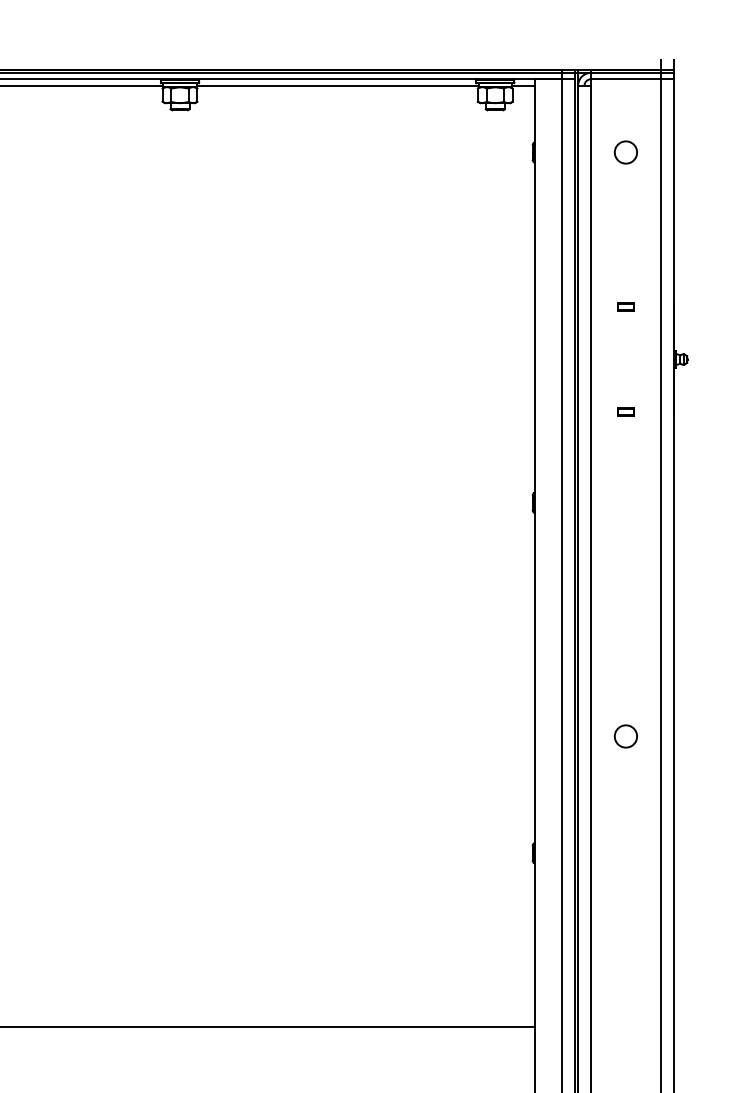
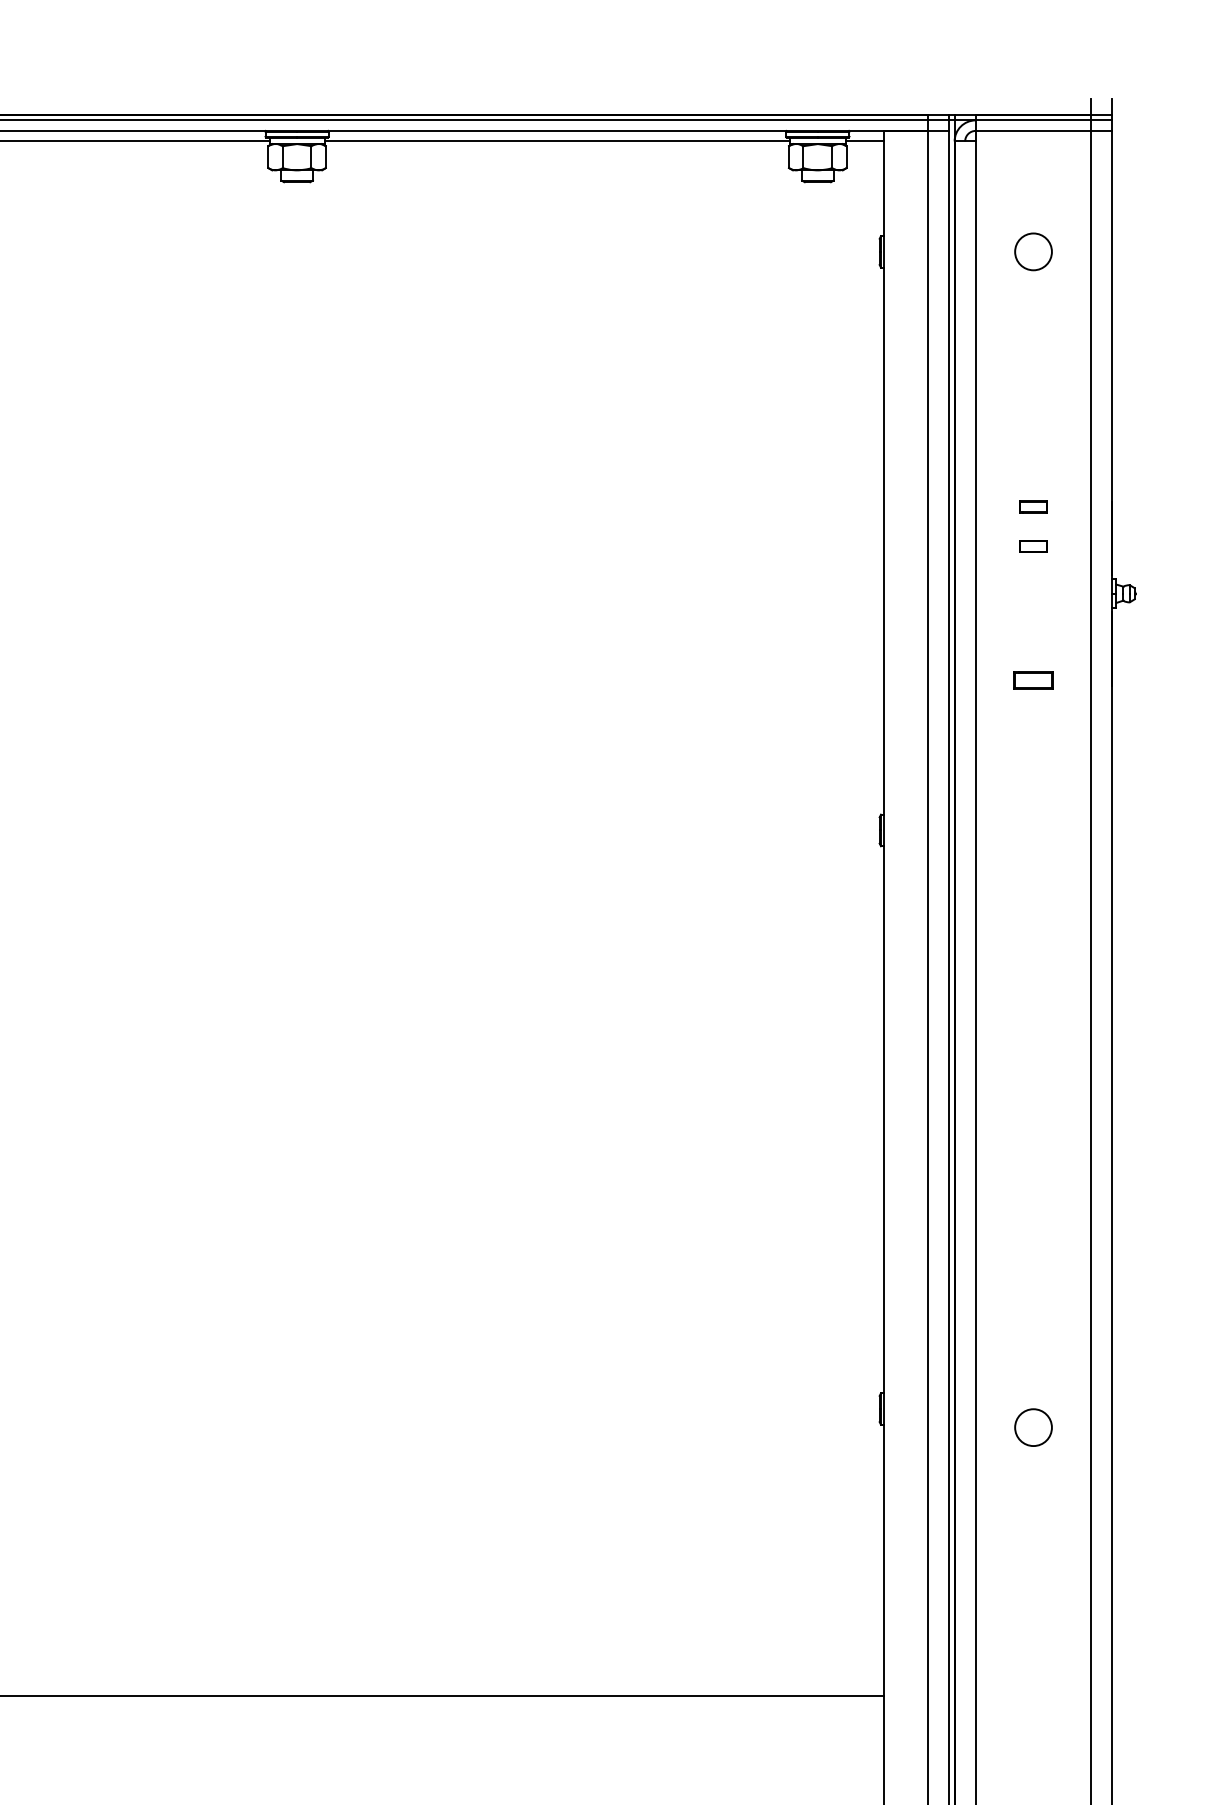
part: (625, 330) -> (1032, 545), added
part: (625, 411) -> (1032, 679), size x1.4
circle: (625, 736) -> (1032, 1427), moved

